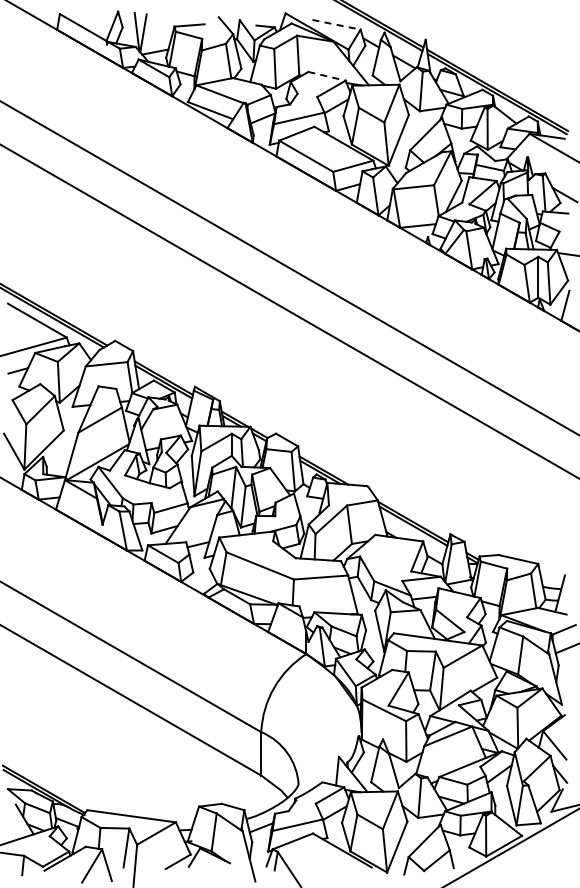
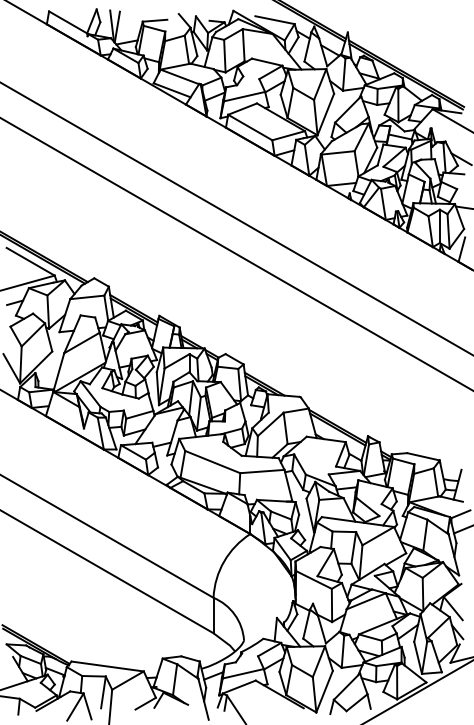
line: (336, 24) -> (274, 19), dashed -> solid
line: (327, 76) -> (267, 62), dashed -> solid

